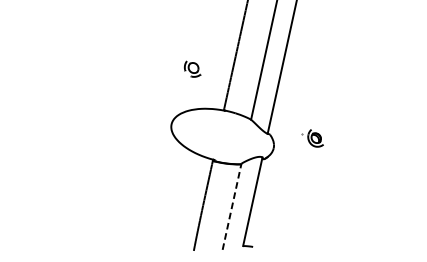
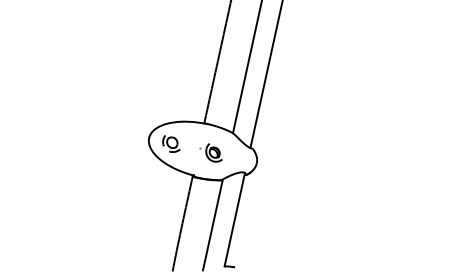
part: (192, 68) -> (171, 143), moved
part: (312, 138) -> (210, 152), moved
line: (232, 206) -> (213, 224), dashed -> solid

